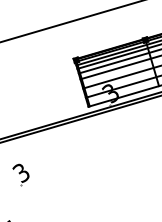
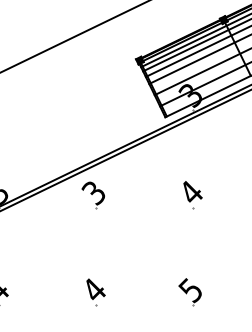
part: (99, 169) -> (192, 195), added
part: (19, 174) -> (92, 195), moved

